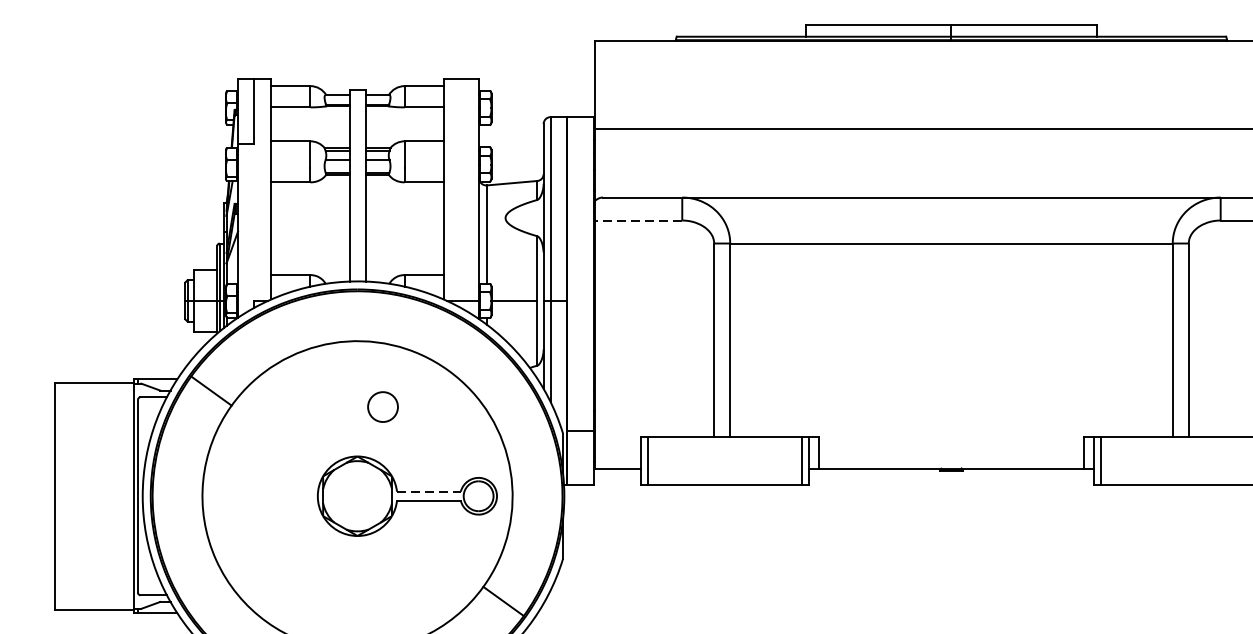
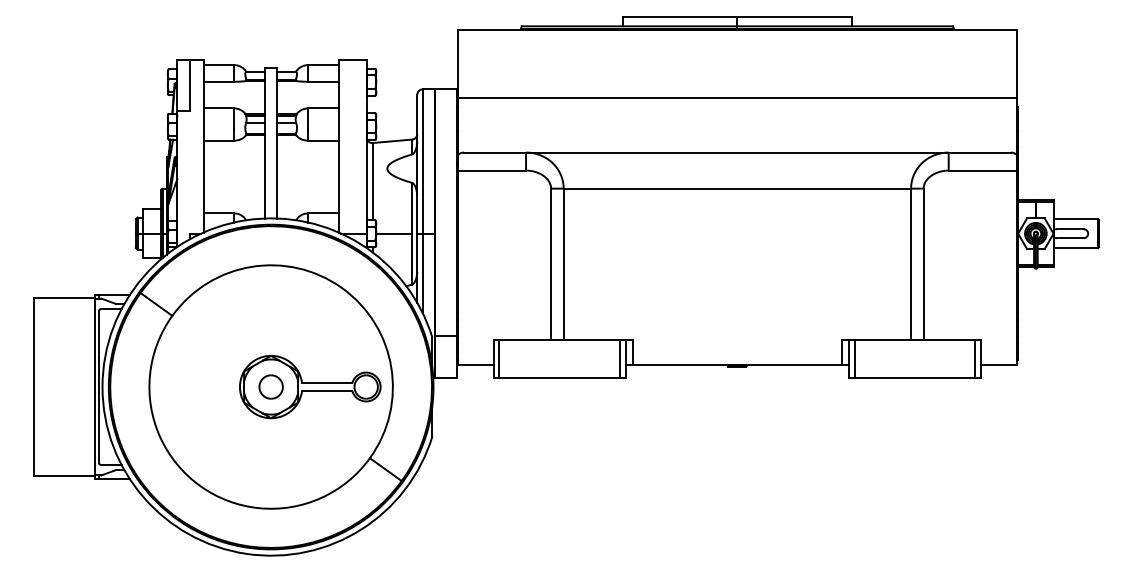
line: (638, 220) -> (491, 170), dashed -> solid
part: (382, 406) -> (270, 386), moved
line: (429, 491) -> (327, 383), dashed -> solid

